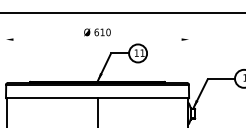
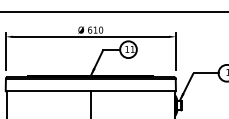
line: (97, 39) -> (90, 36), added
line: (5, 54) -> (5, 50), added
line: (189, 54) -> (176, 50), added

